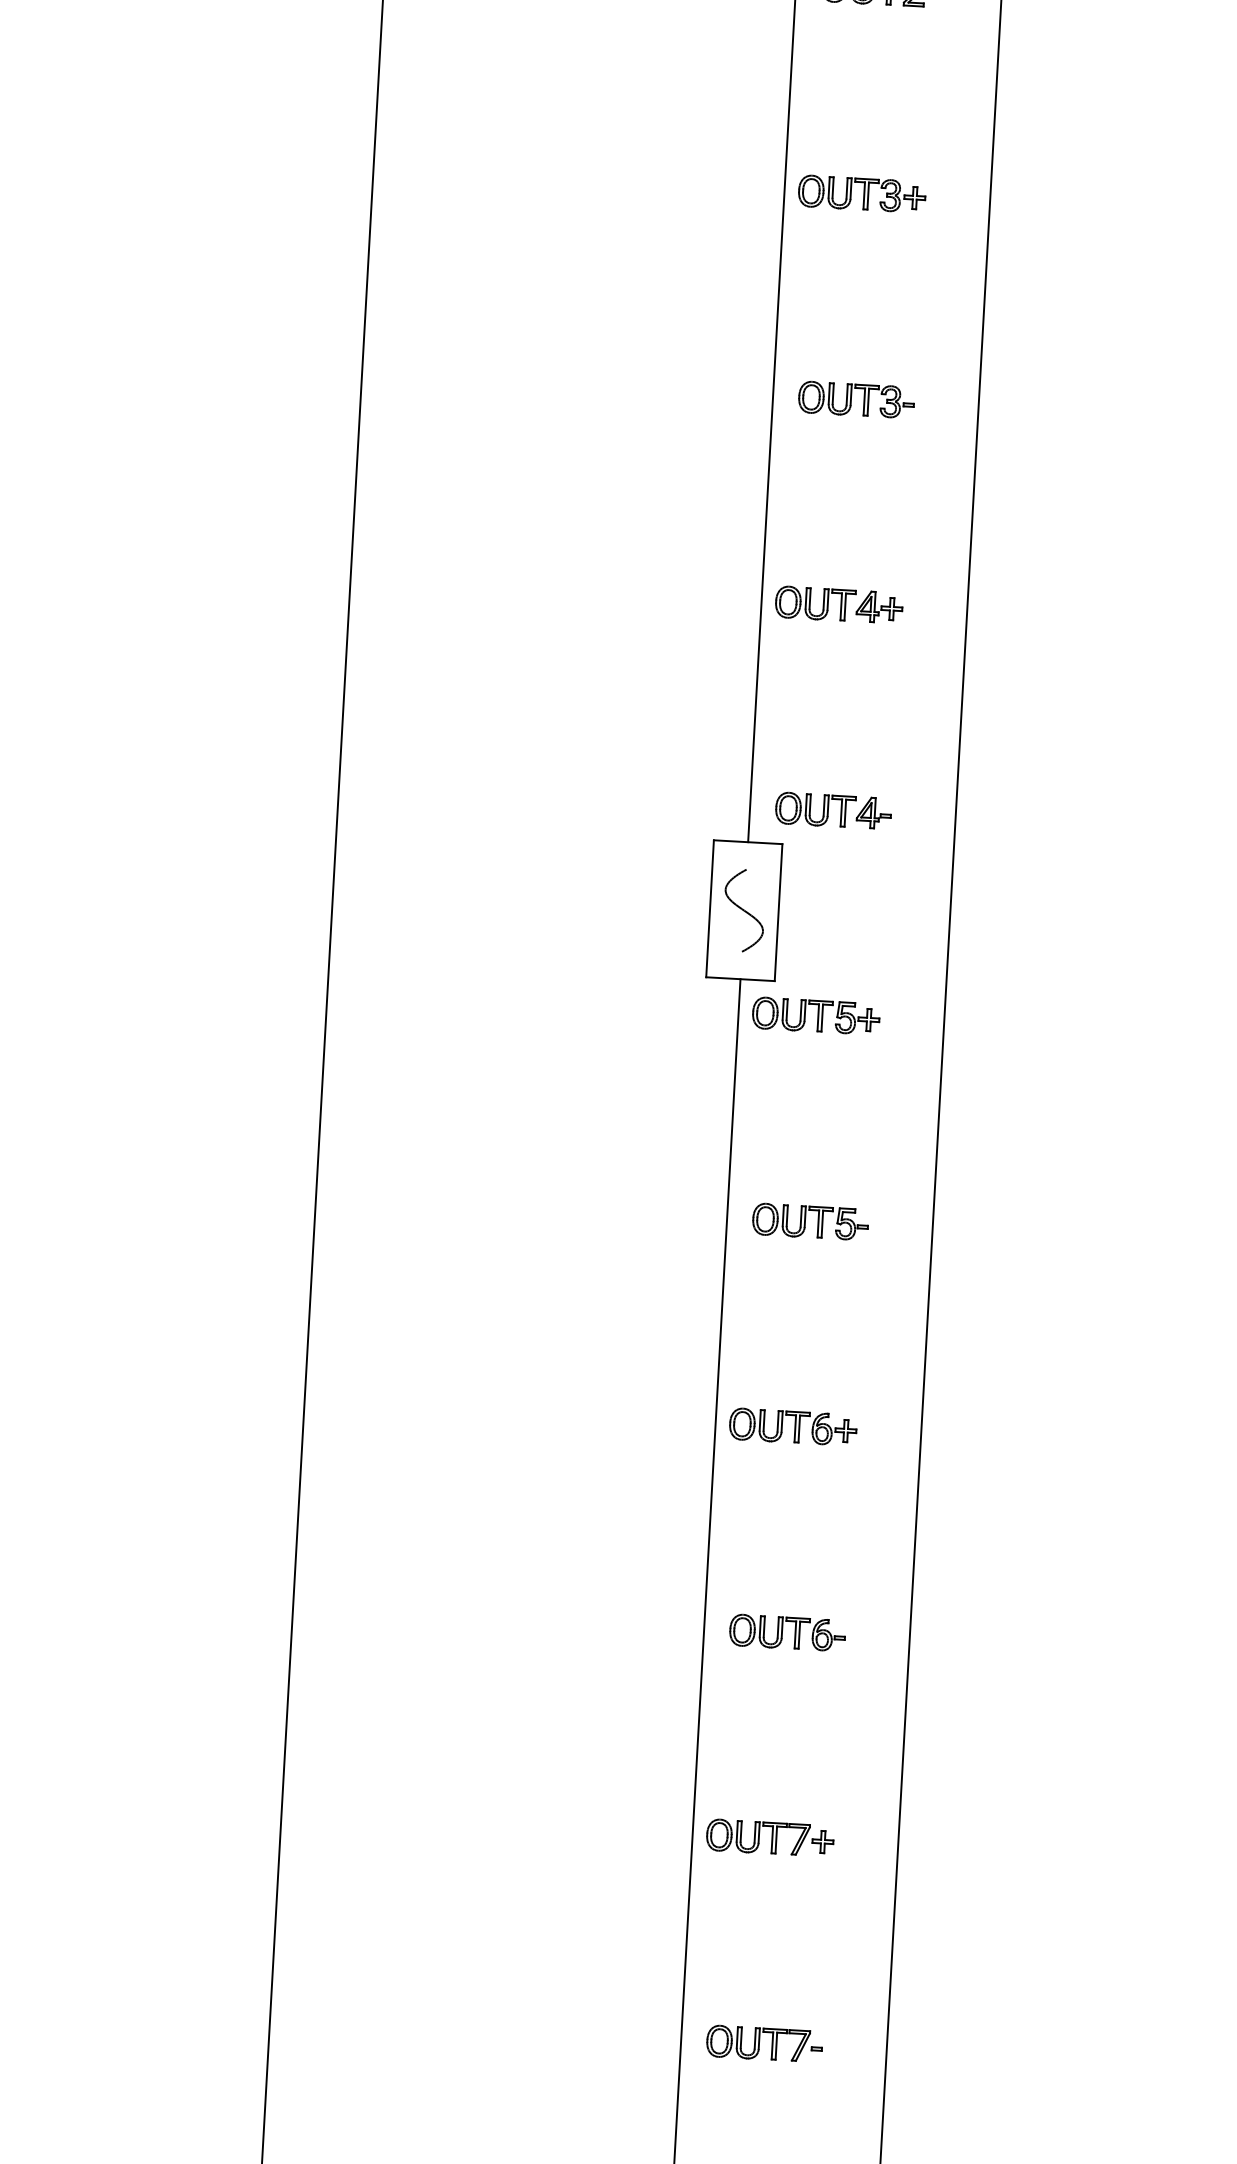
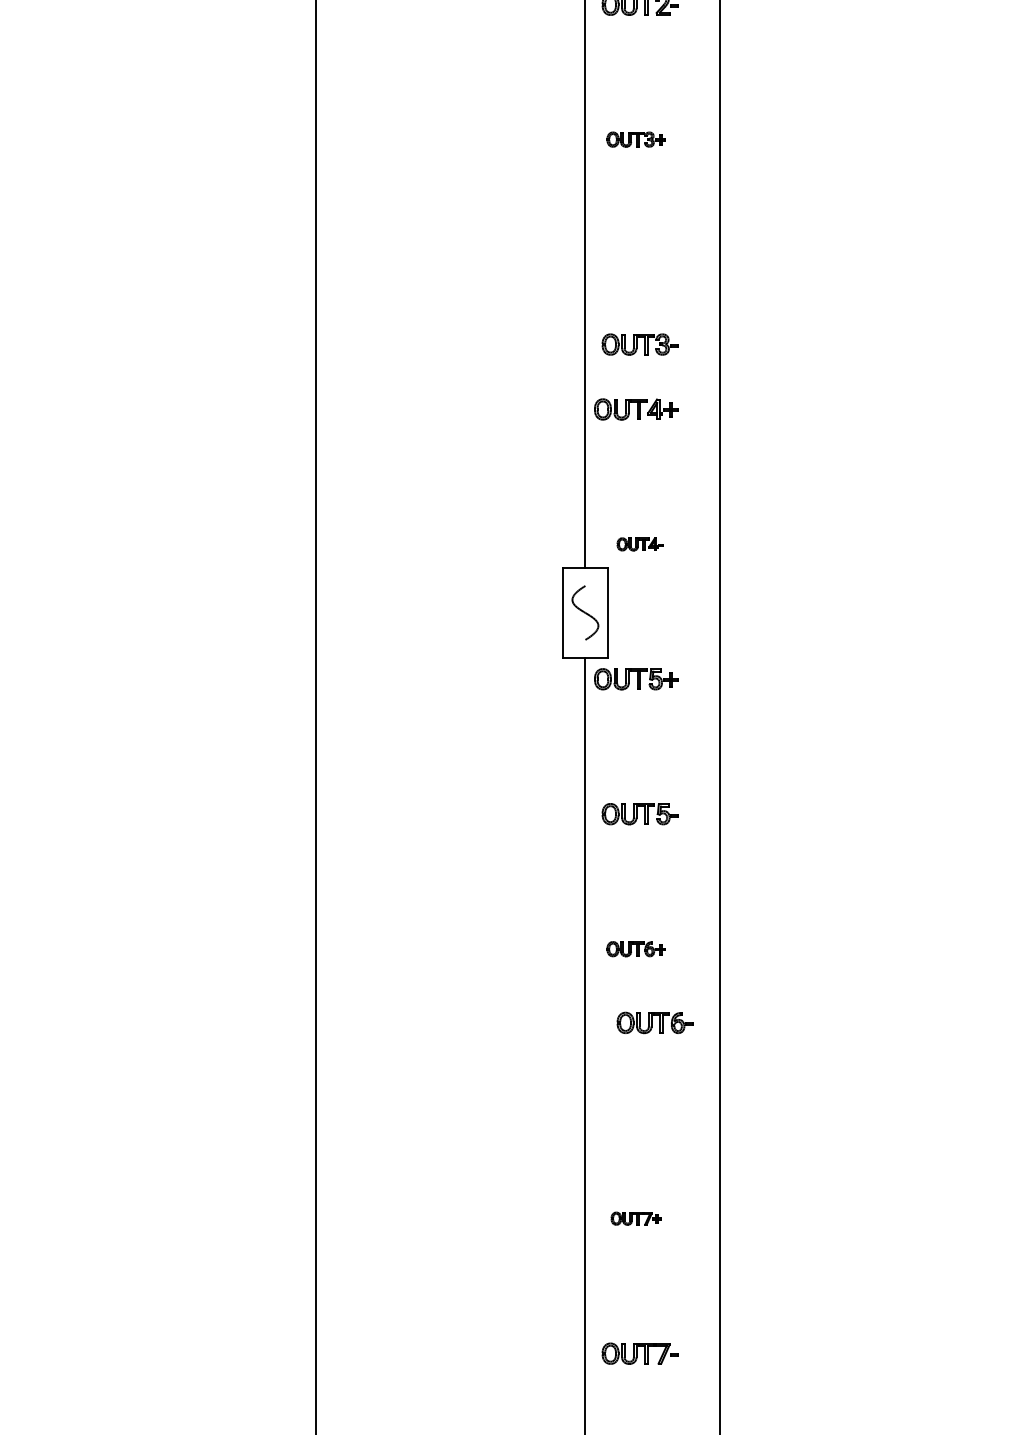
part: (862, 193) -> (636, 139), size x0.7
part: (855, 399) -> (639, 344), moved
part: (832, 811) -> (639, 544), size x0.6
part: (793, 1427) -> (636, 949), size x0.7
part: (786, 1632) -> (654, 1022), moved
part: (770, 1837) -> (636, 1218), size x0.6

